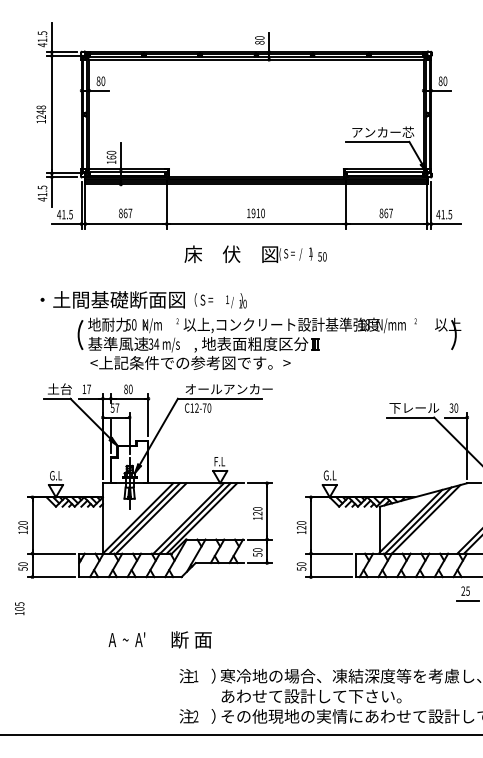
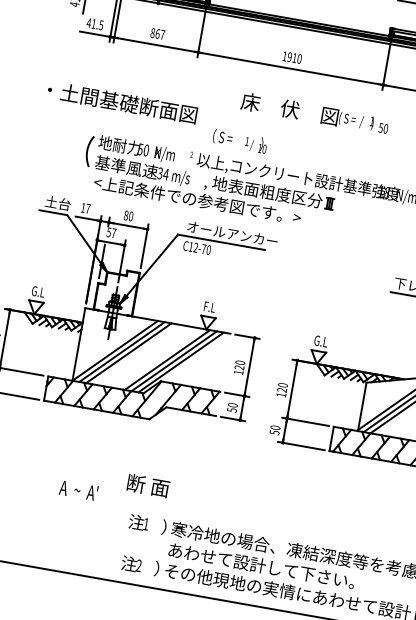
text: (255, 253) -> (314, 112), moved
text: (112, 299) -> (122, 102), moved
text: (126, 639) -> (78, 490), moved

